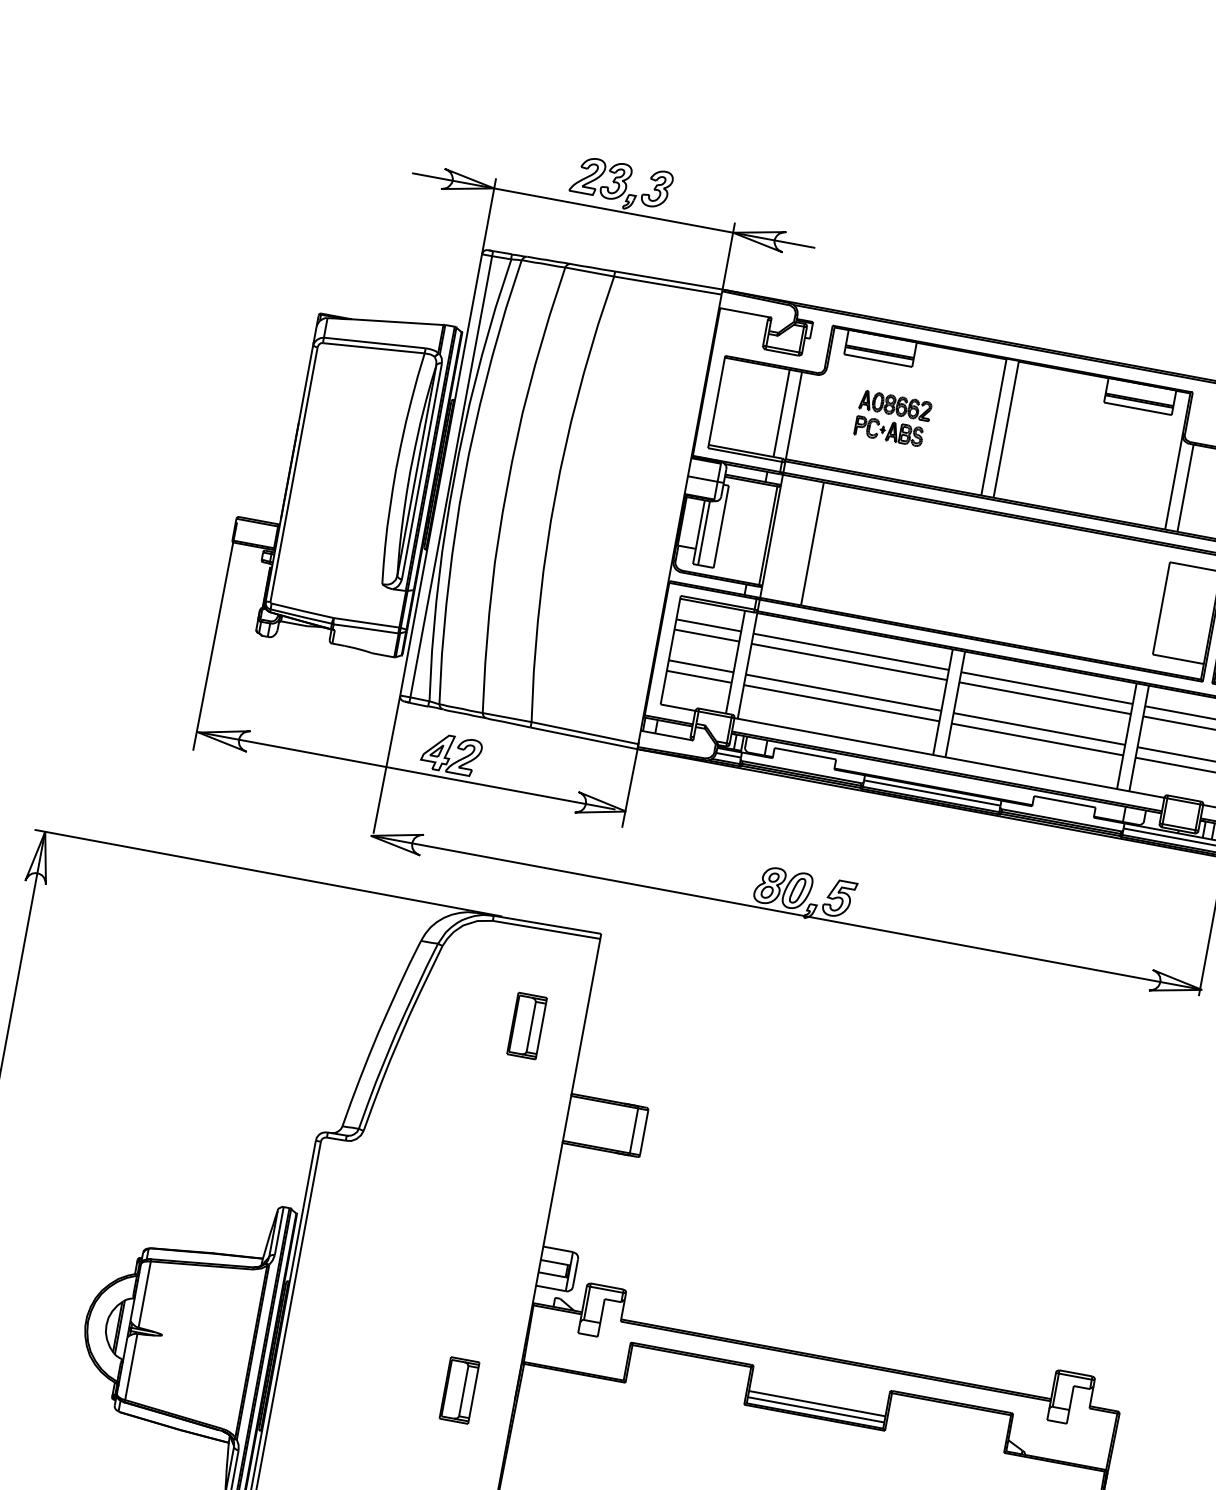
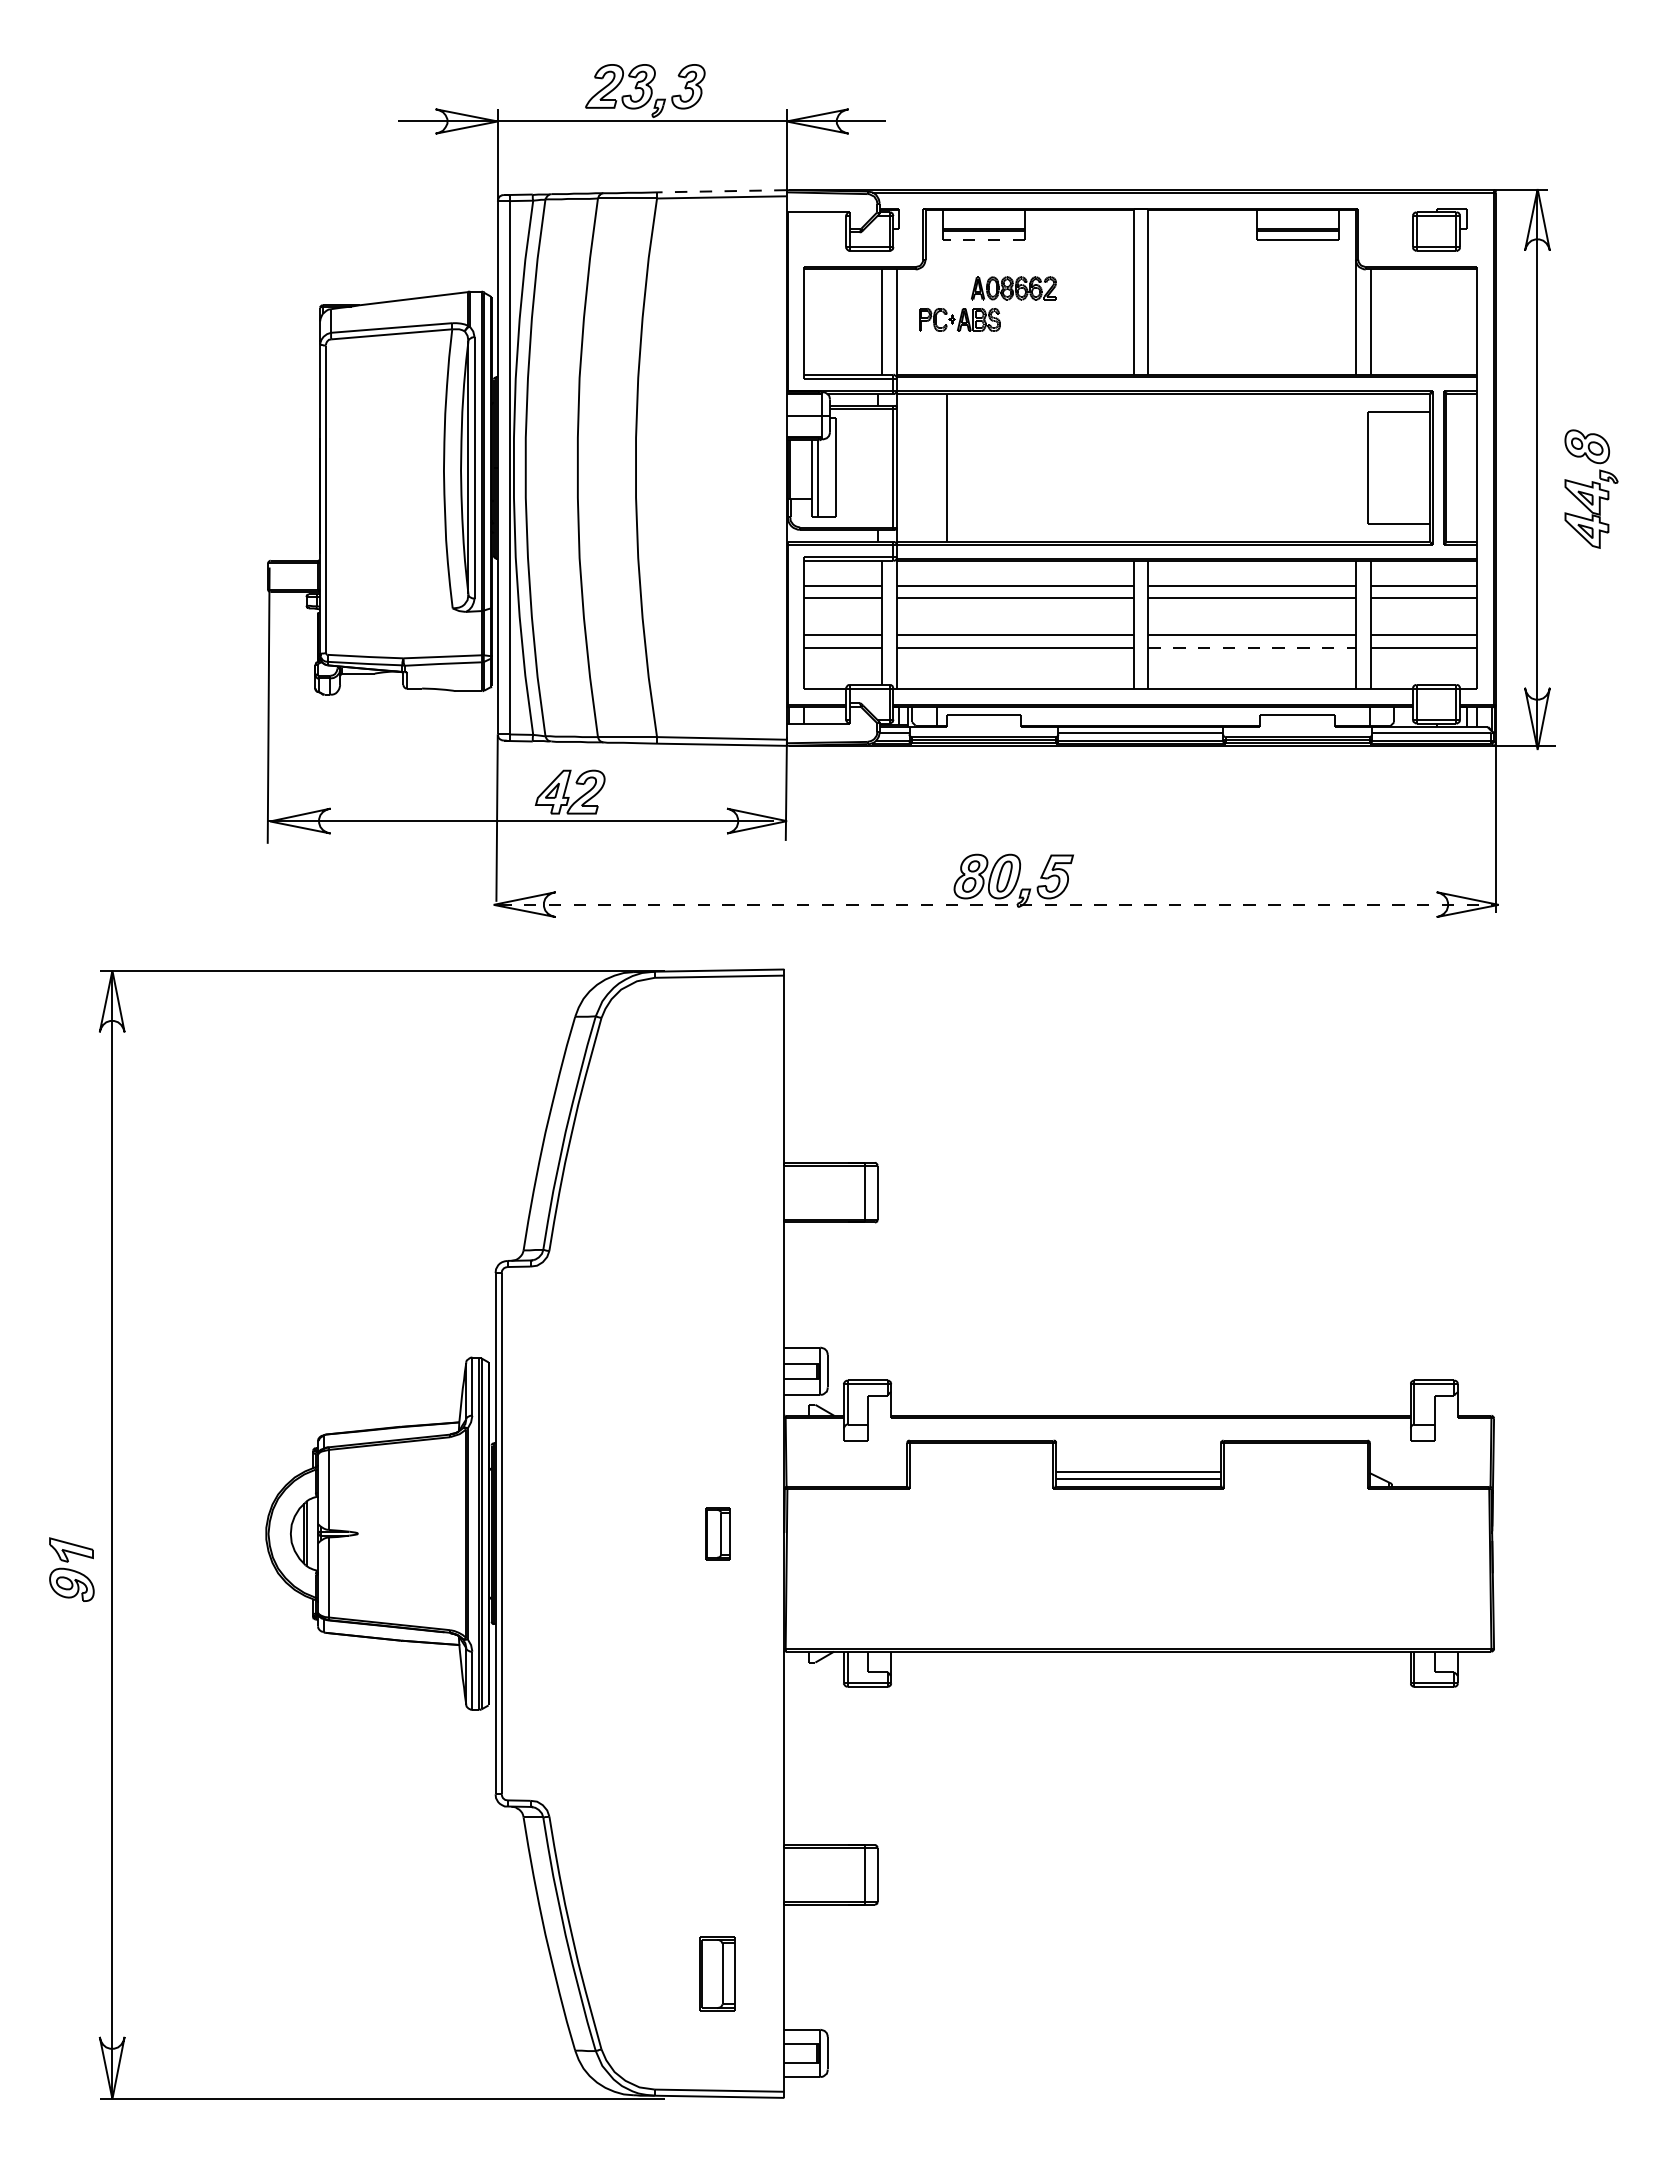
line: (668, 280) -> (721, 191), solid -> dashed
line: (877, 360) -> (983, 239), solid -> dashed
part: (888, 431) -> (959, 319), moved
line: (1037, 739) -> (1252, 647), solid -> dashed
line: (788, 912) -> (998, 904), solid -> dashed
part: (526, 1026) -> (717, 1093), removed
part: (459, 1390) -> (717, 1533), size x0.7

